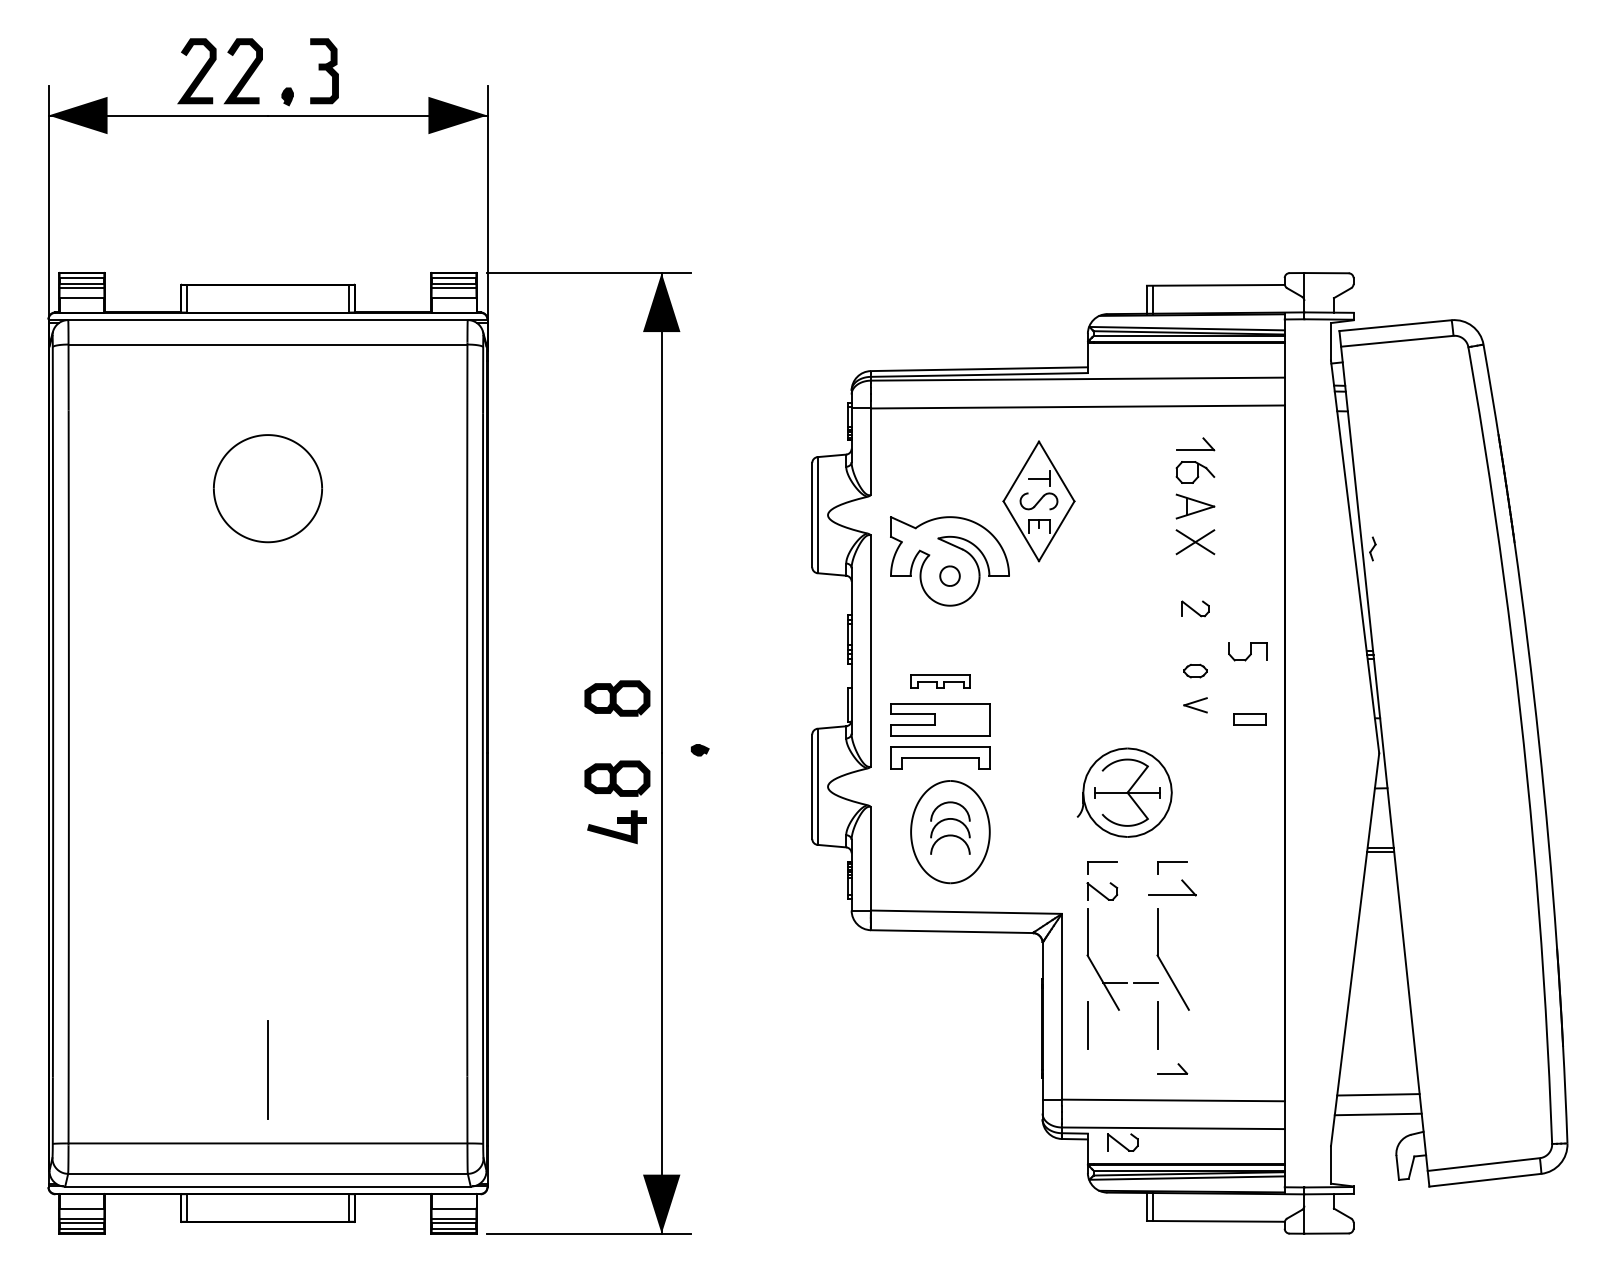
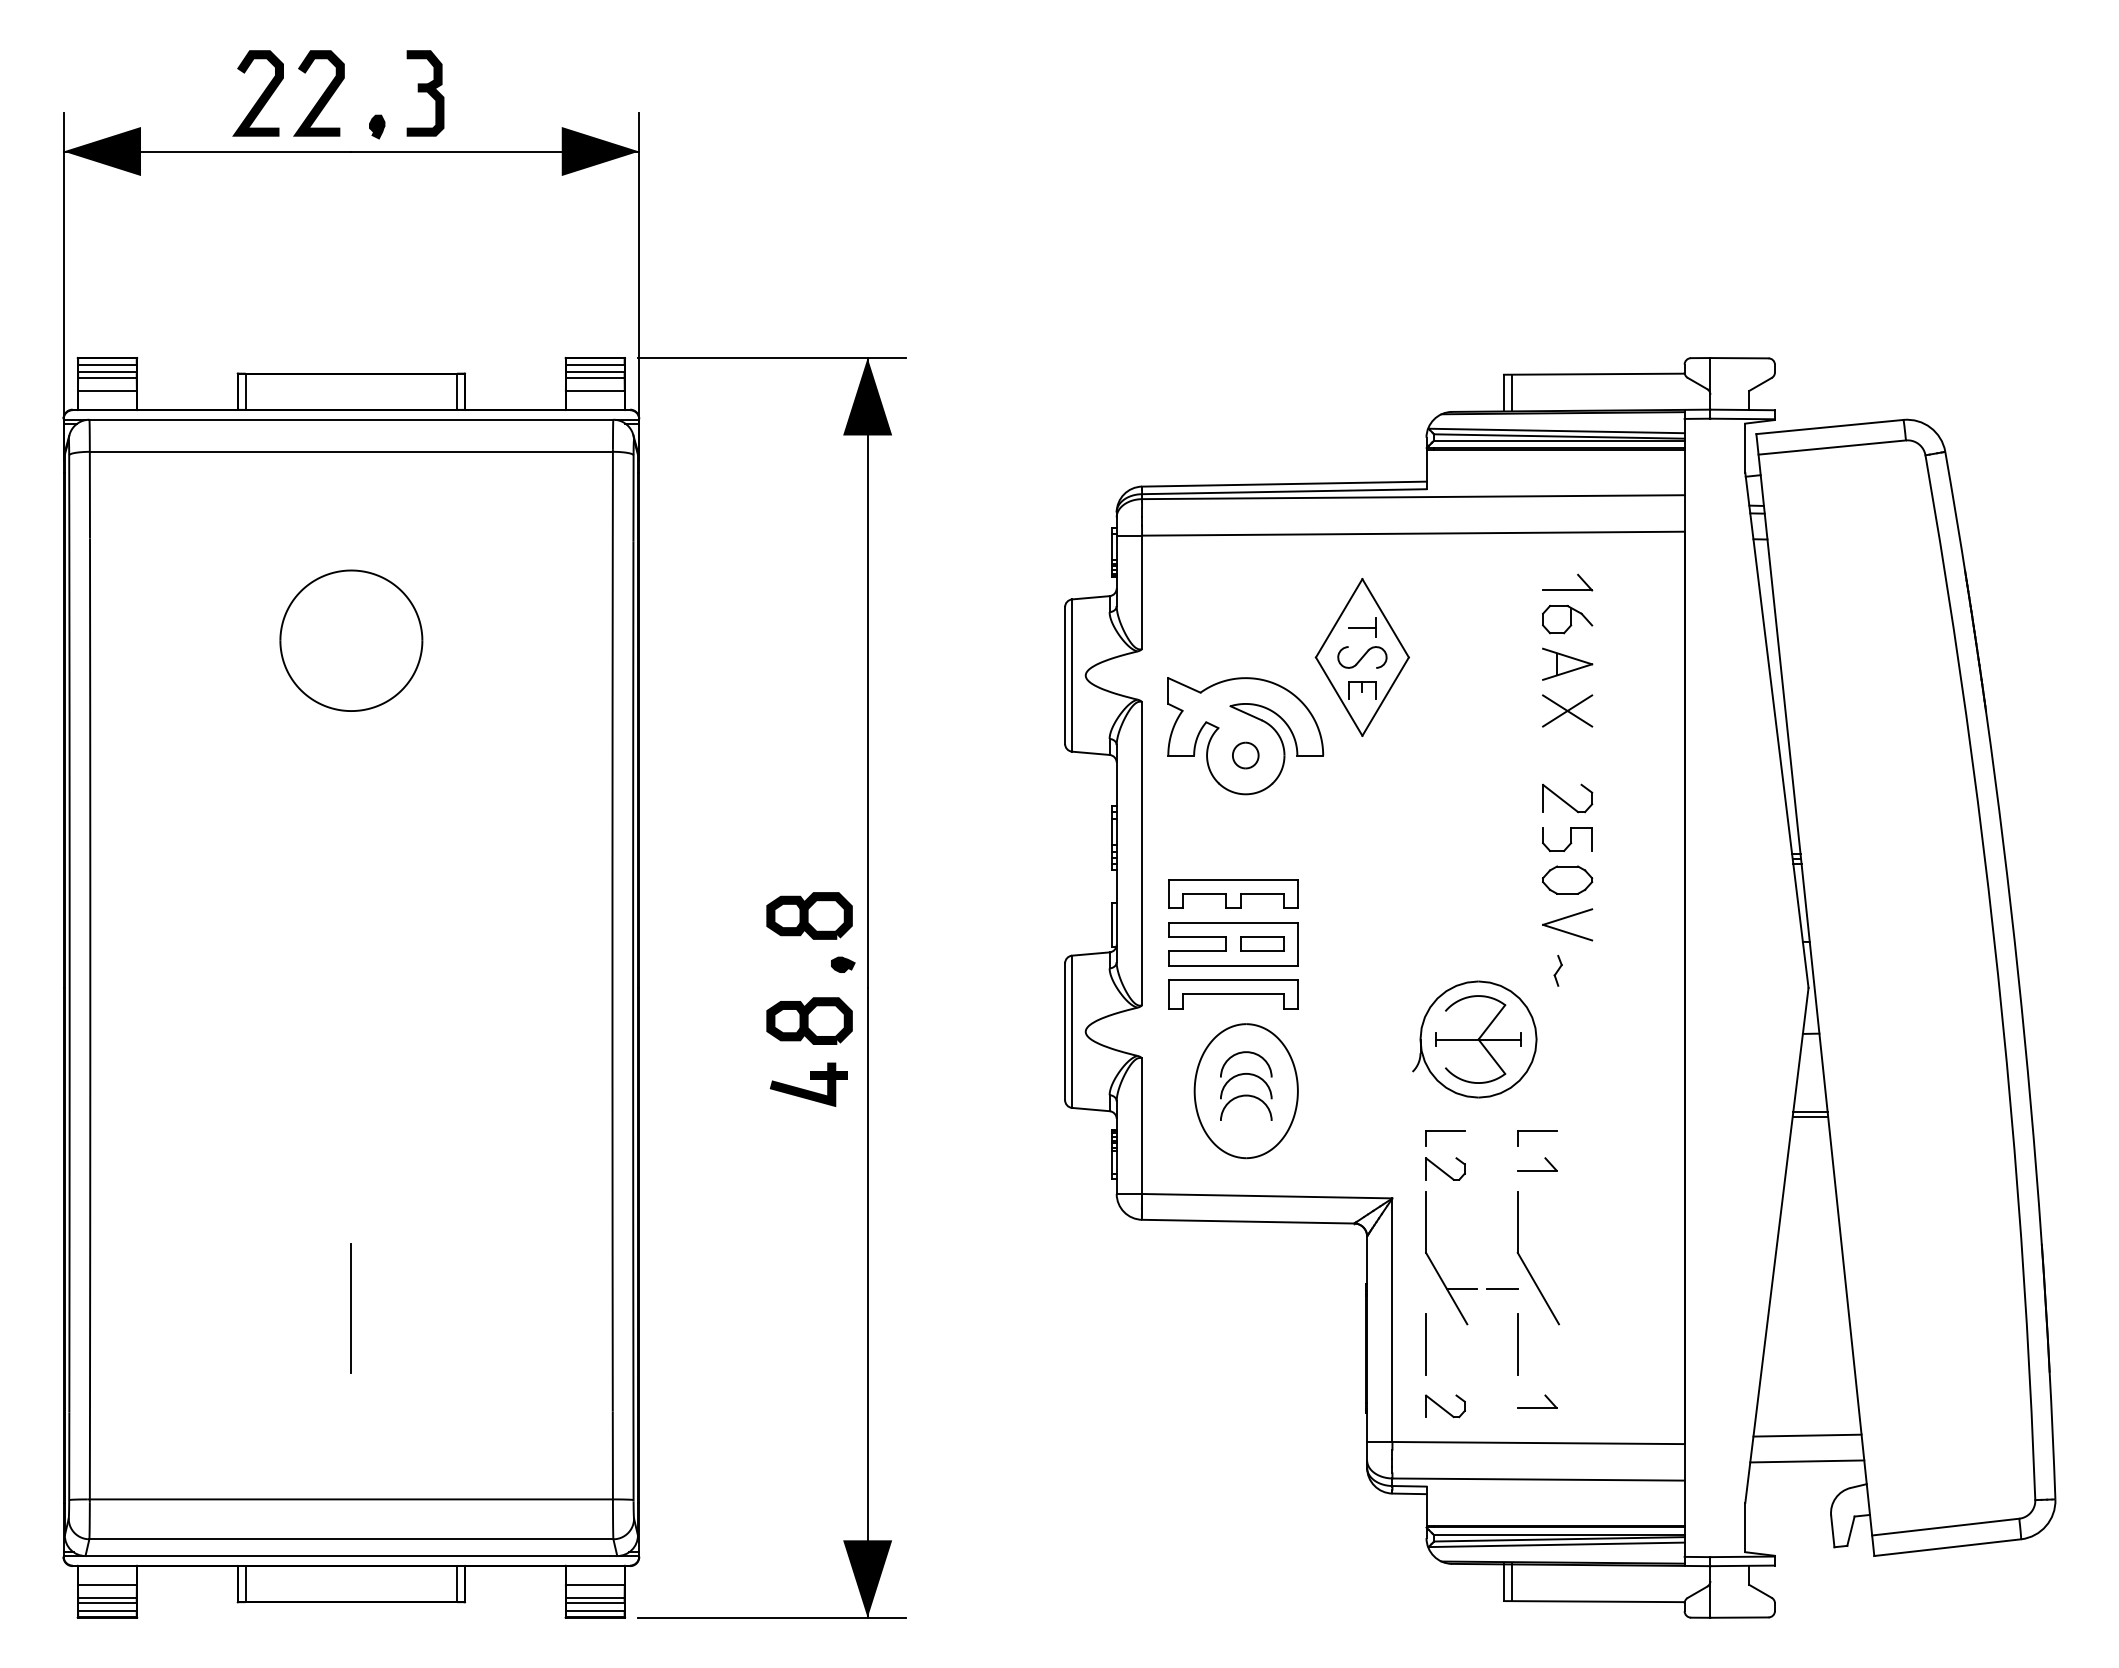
part: (1372, 548) -> (1557, 970), moved
part: (1195, 608) -> (1567, 798), size x1.43
part: (1248, 651) -> (1567, 839), moved
part: (1195, 670) -> (1567, 879), size x1.67
part: (940, 681) -> (1233, 893), size x1.67
part: (1195, 705) -> (1567, 924), size x1.67
part: (1250, 719) -> (1262, 943), moved
part: (700, 750) -> (843, 964), moved
part: (1172, 888) -> (1537, 1164), size x0.62
line: (267, 1070) -> (350, 1308), moved
part: (1122, 1142) -> (1445, 1406), moved

